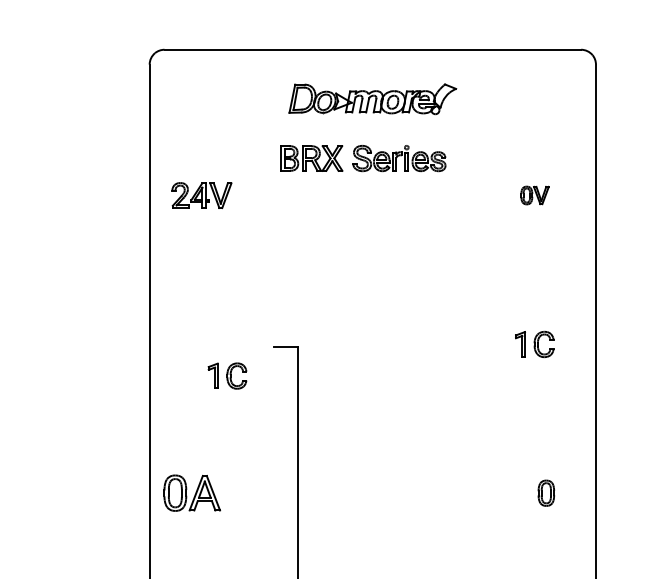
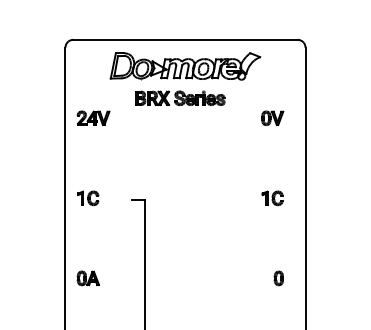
part: (372, 99) -> (185, 66), size x1.67
part: (534, 194) -> (272, 117), size x1.43
part: (227, 376) -> (88, 198), moved
part: (192, 493) -> (88, 278), size x0.71

